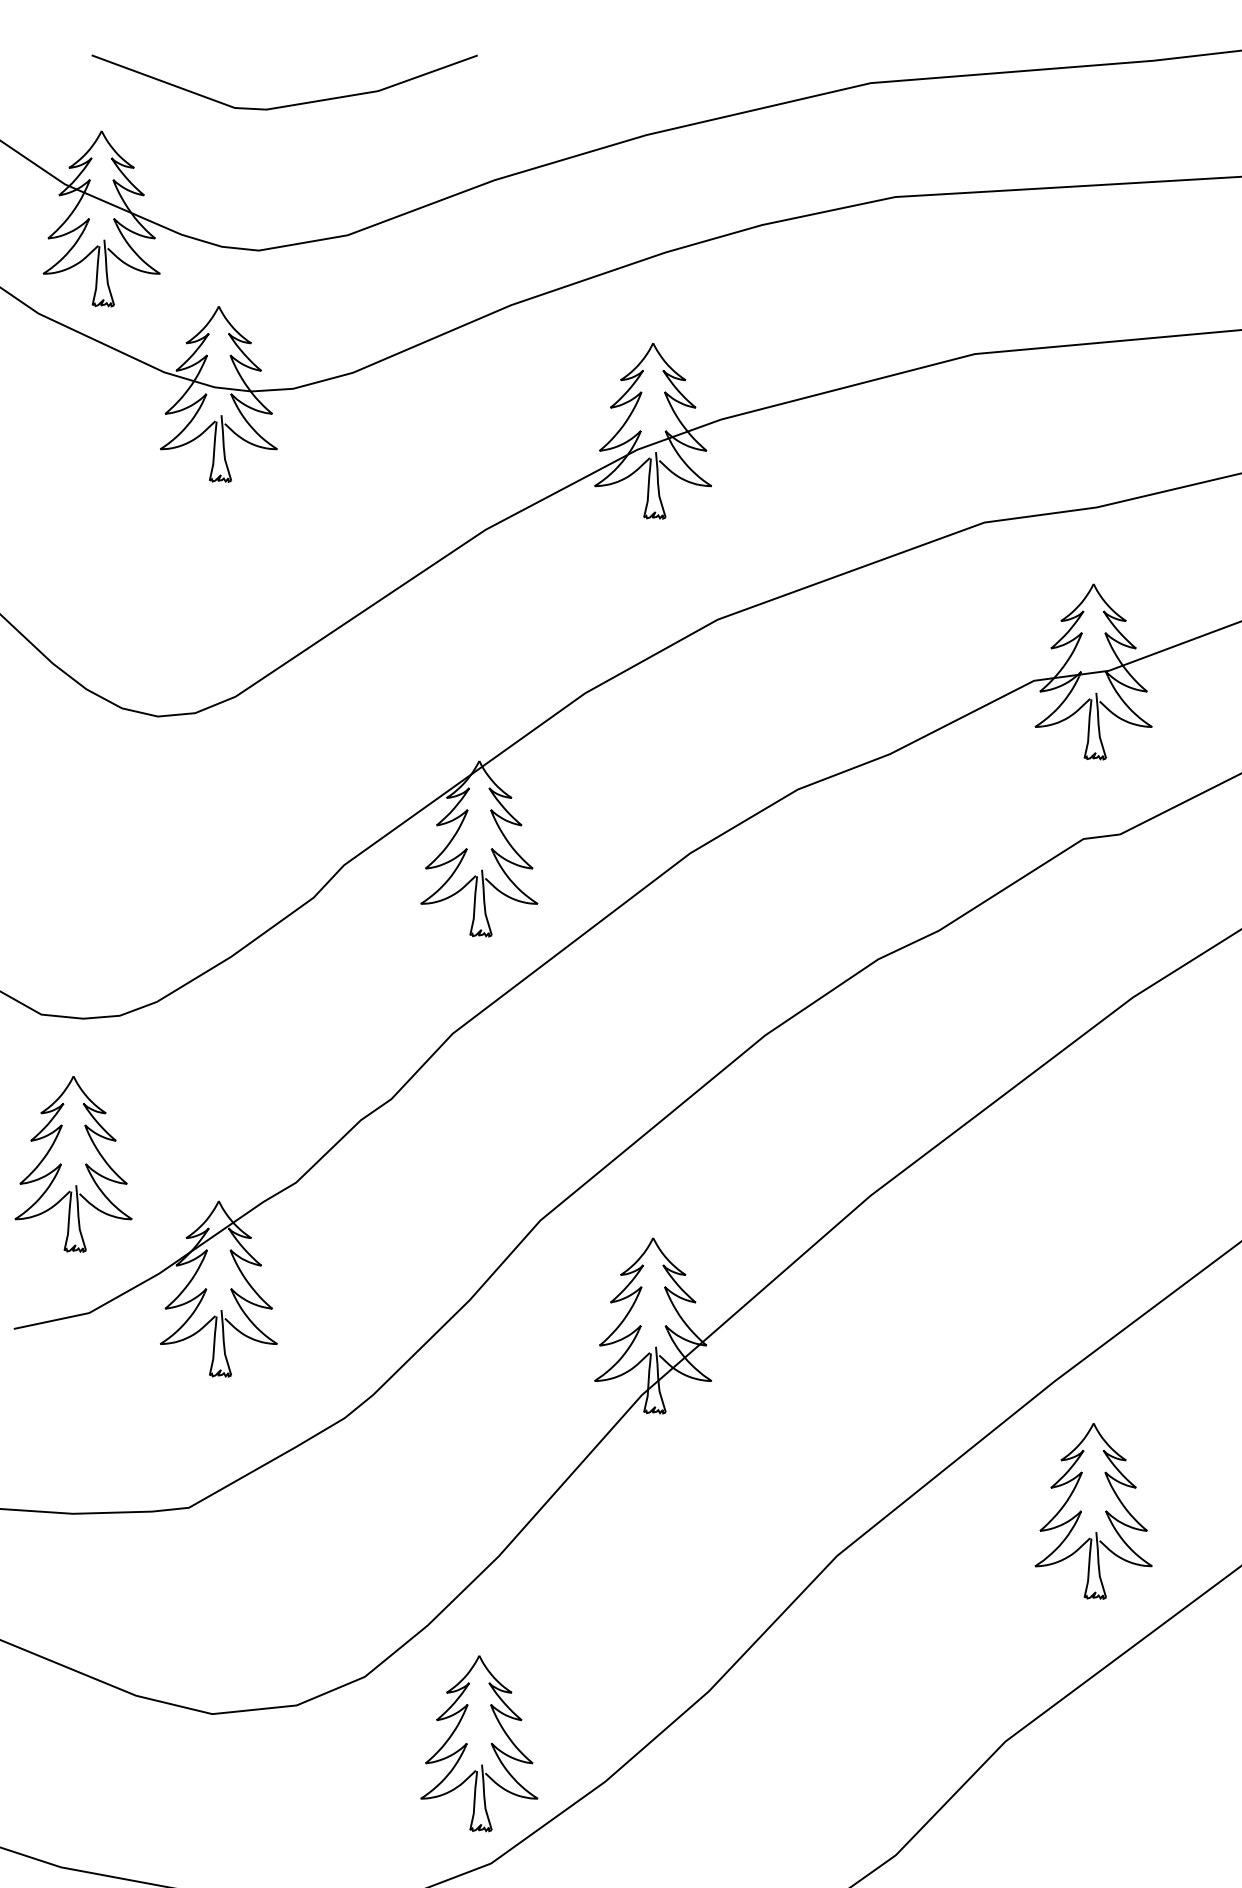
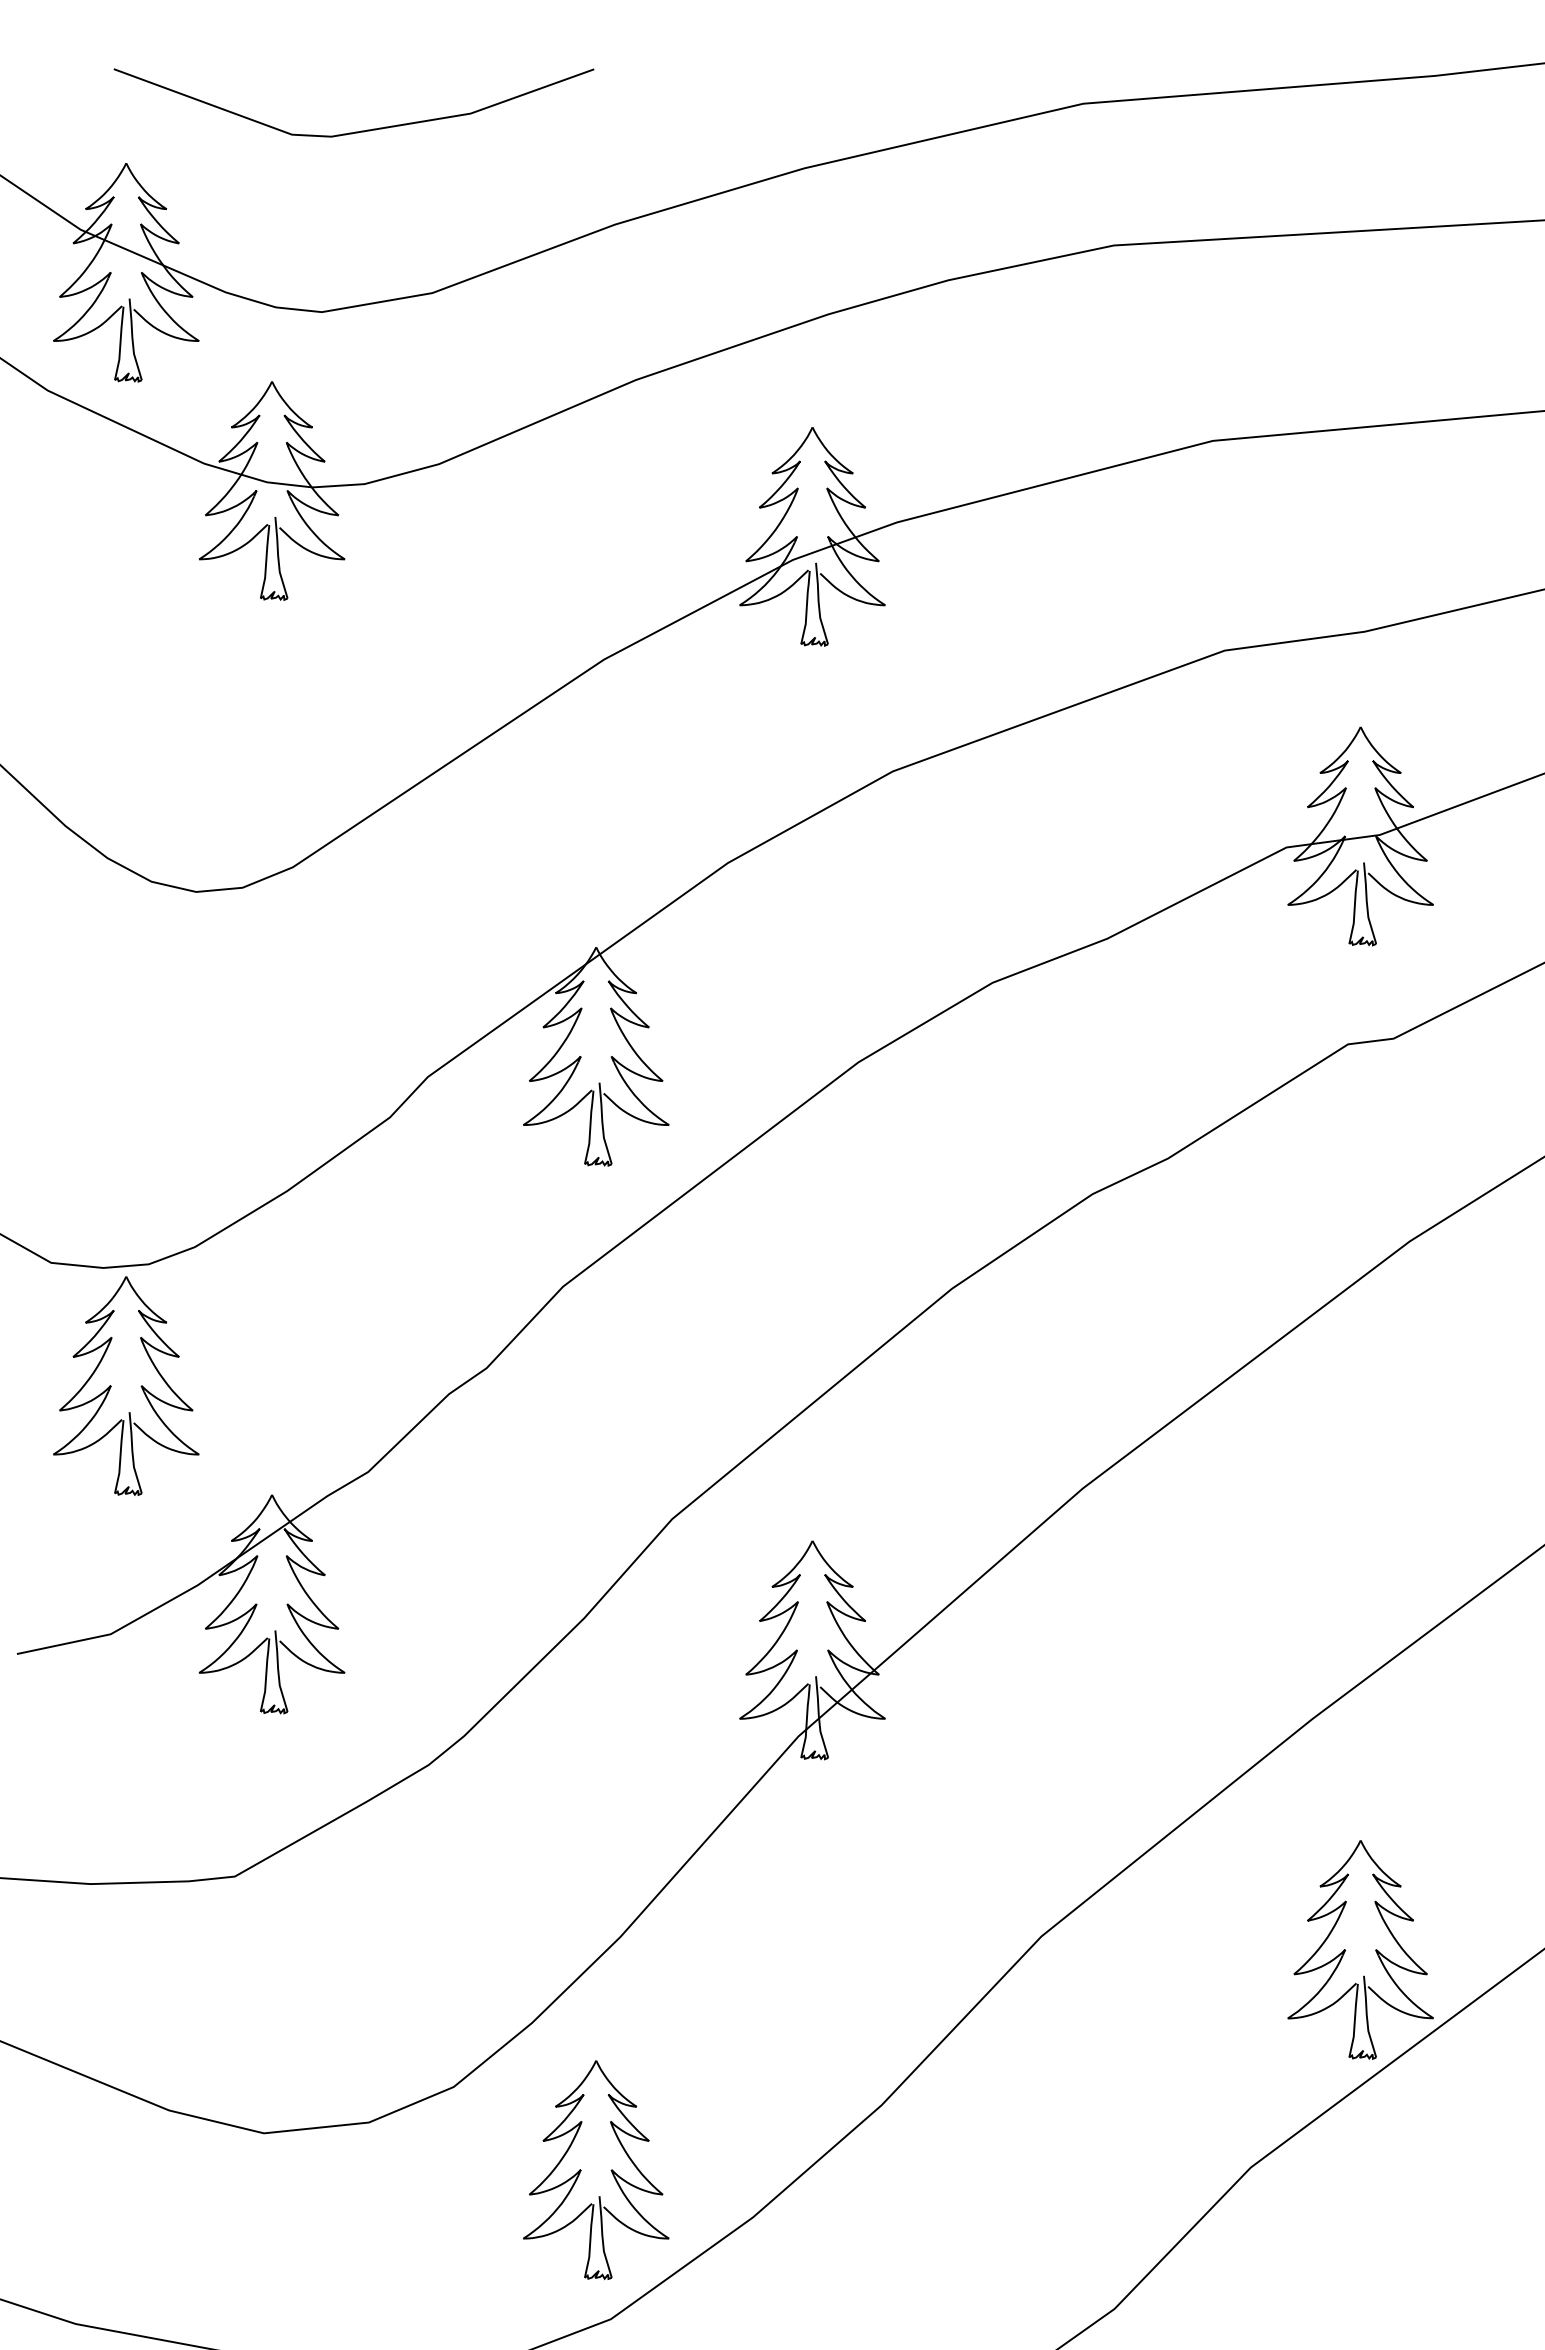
part: (84, 1164) -> (140, 1386), moved
part: (1081, 1510) -> (1345, 1949), moved

